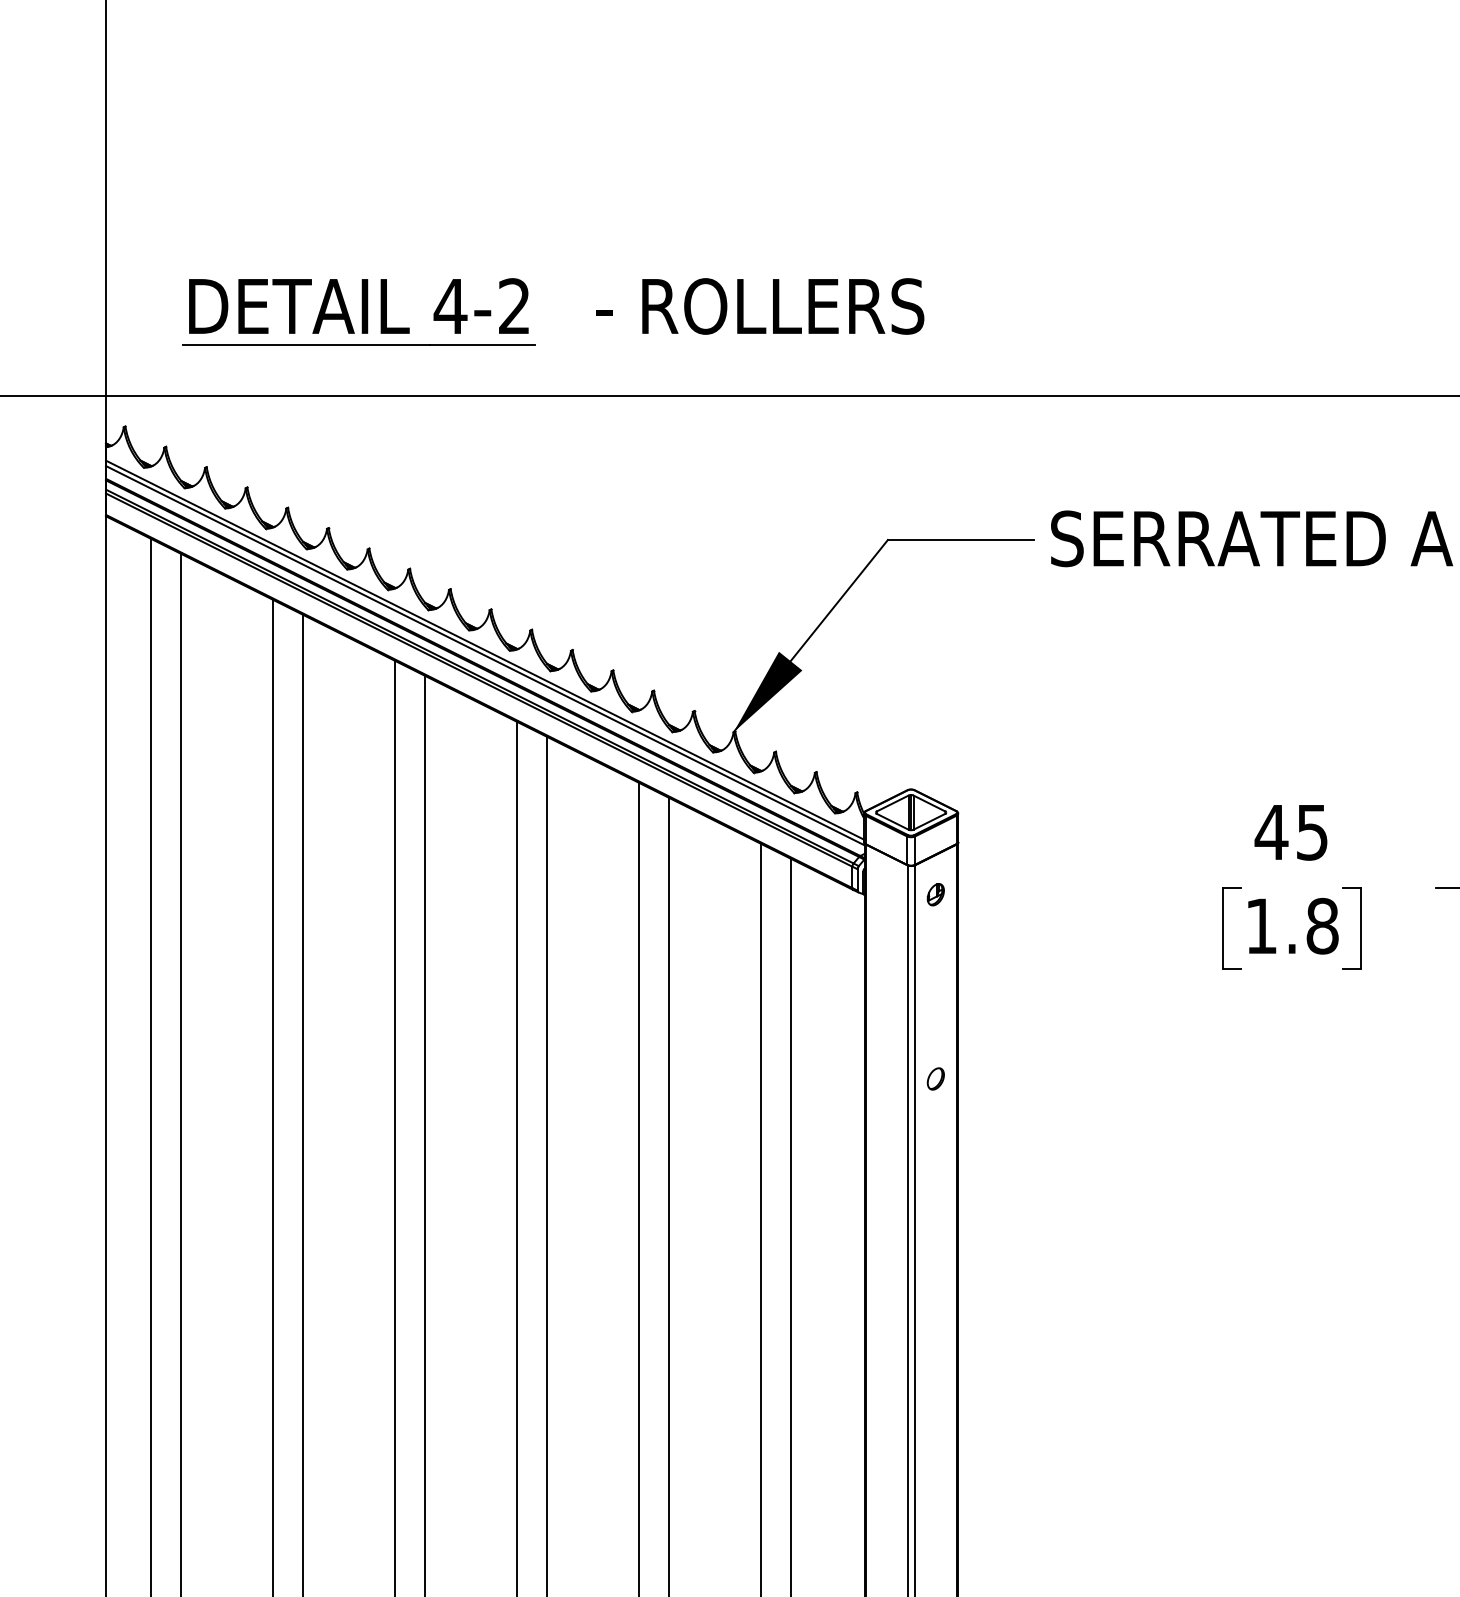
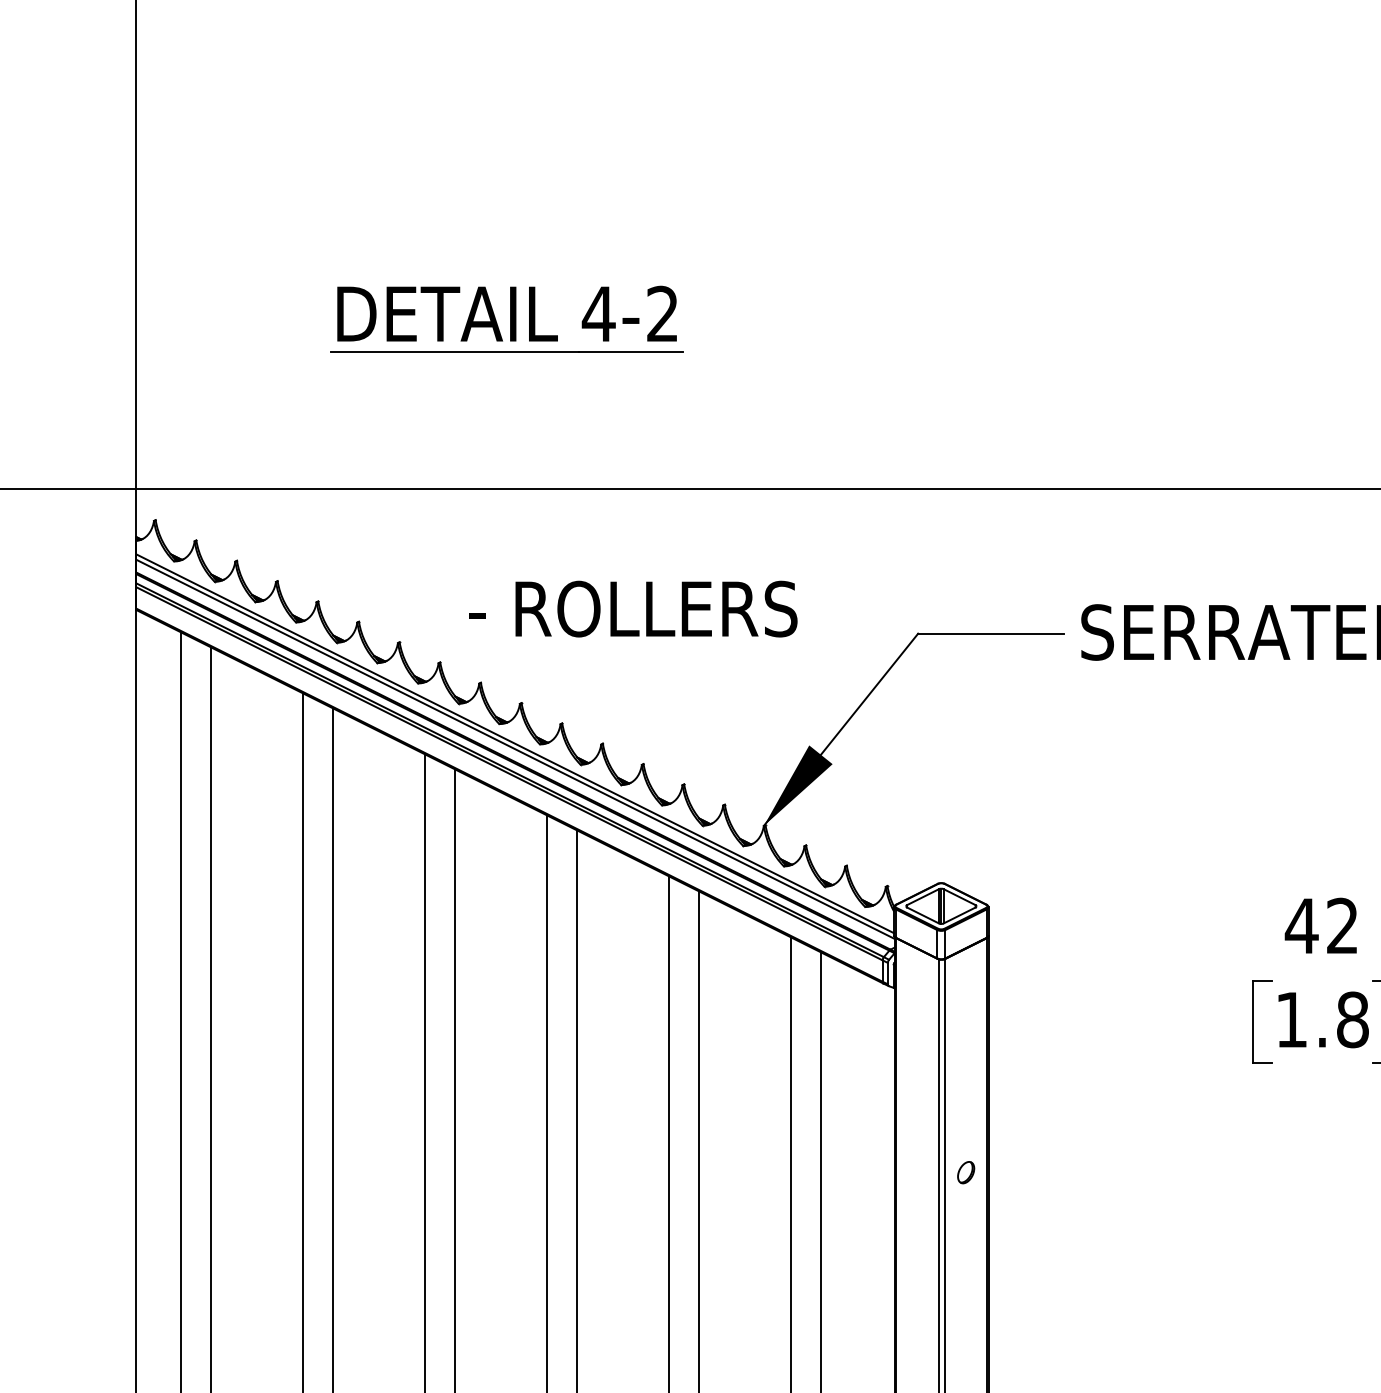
text: (760, 306) -> (633, 609), moved
part: (358, 311) -> (506, 319), moved
text: (1311, 832) -> (1341, 926), 45 -> 42
part: (935, 894) -> (965, 988), removed

